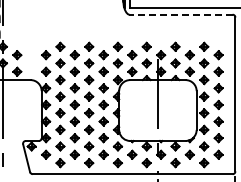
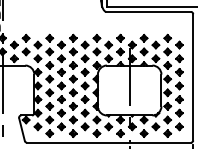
line: (181, 14) -> (149, 11), dashed -> solid
part: (31, 54) -> (26, 44), added

